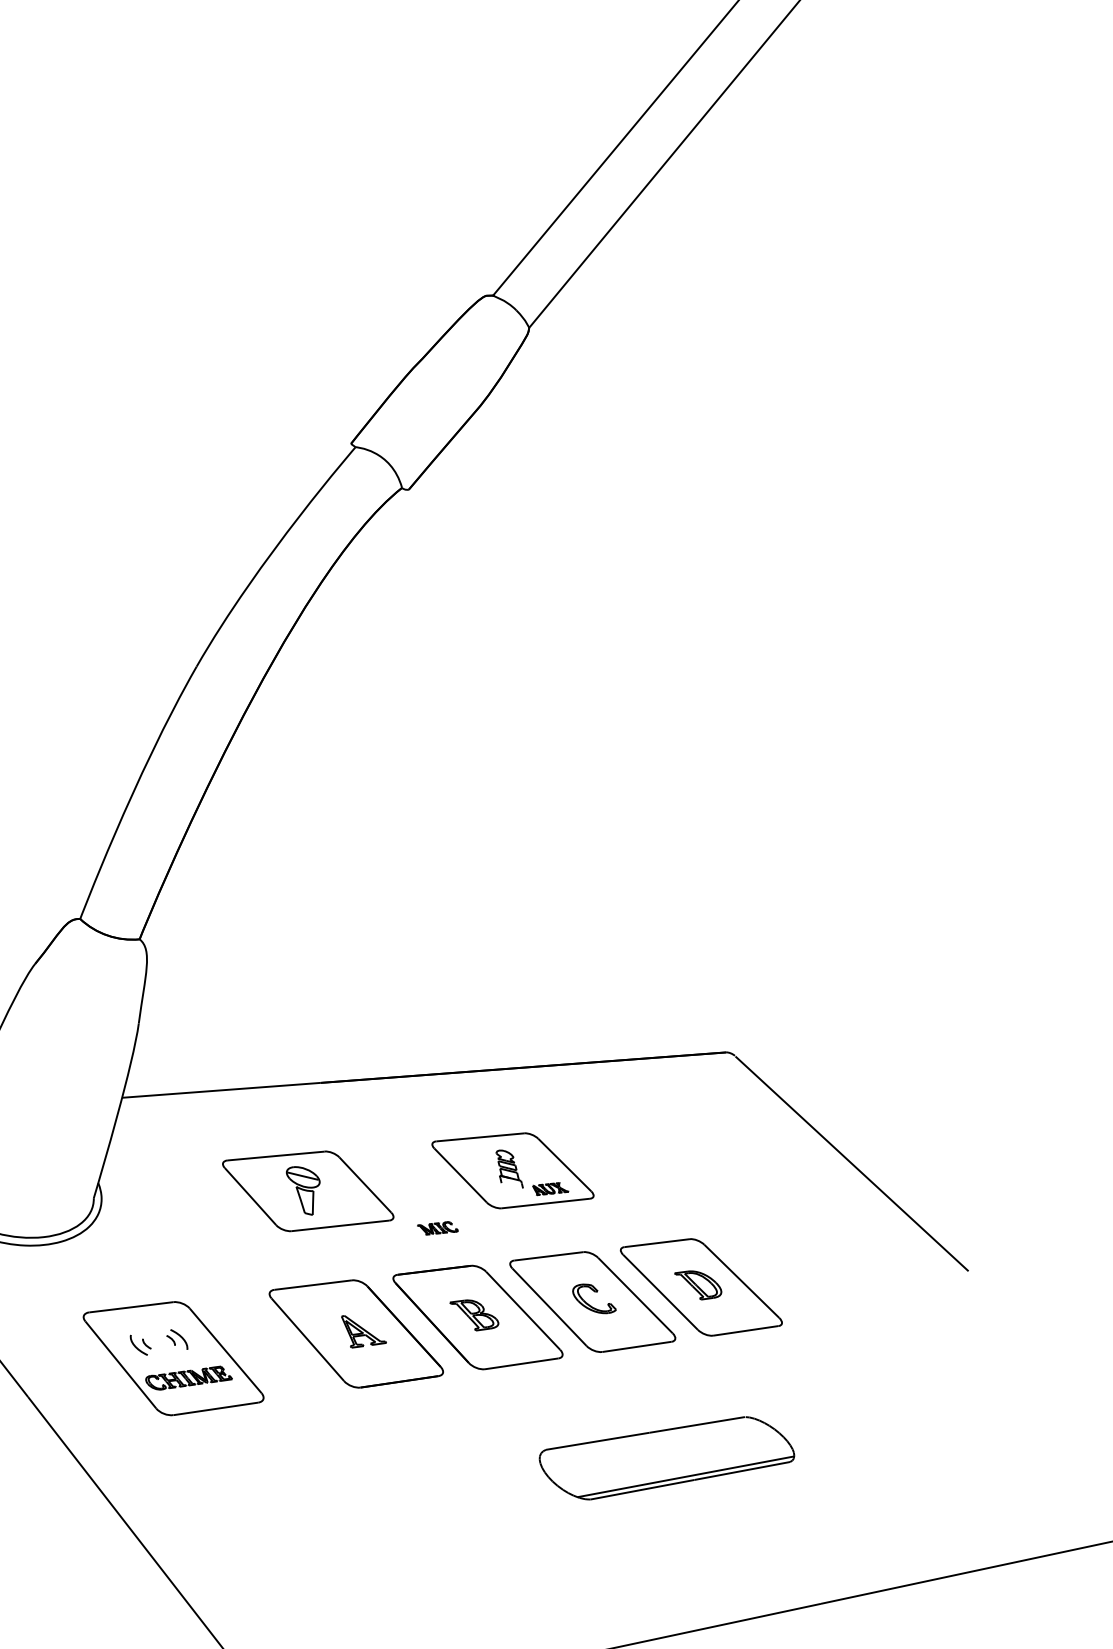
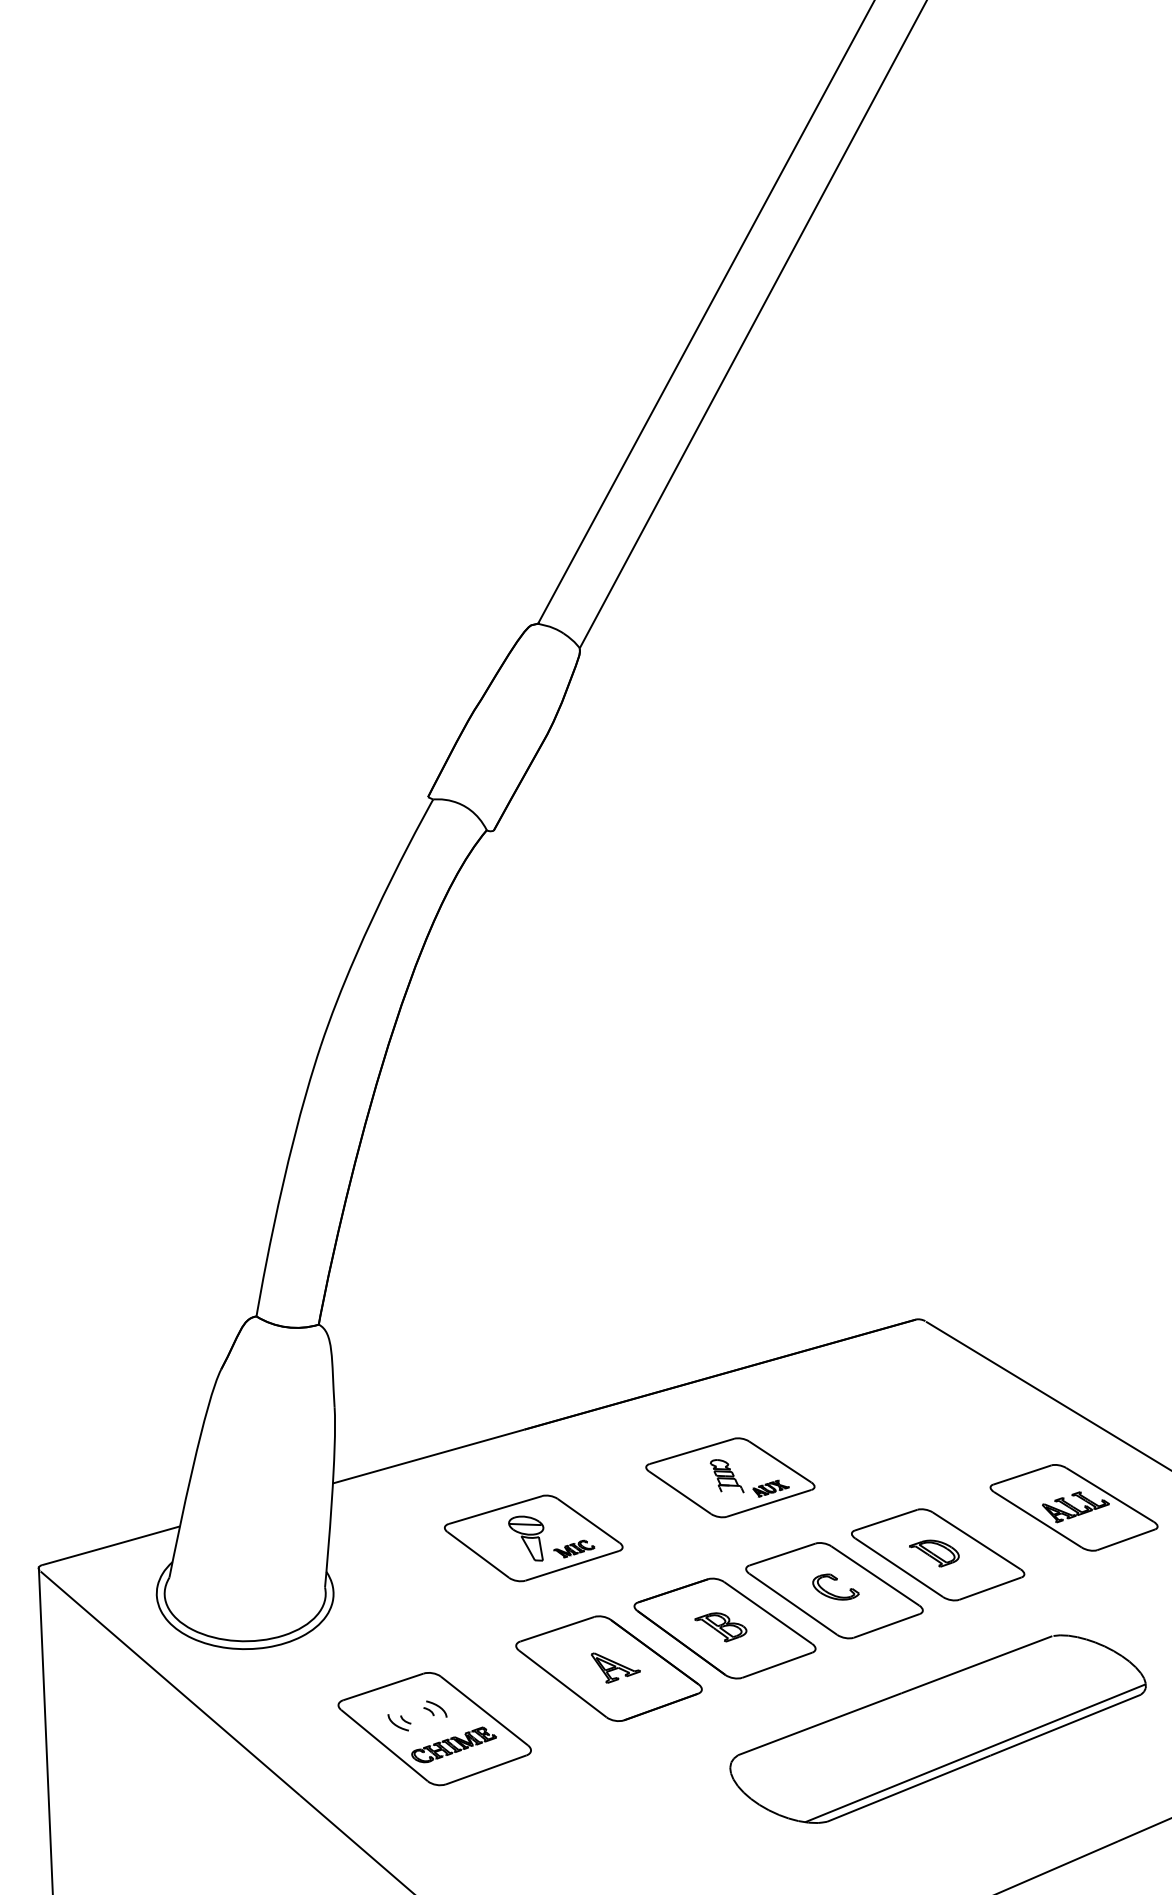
part: (438, 1227) -> (574, 1548), moved
part: (843, 1267) -> (1073, 1507), added
part: (666, 1457) -> (937, 1728), size x1.67

